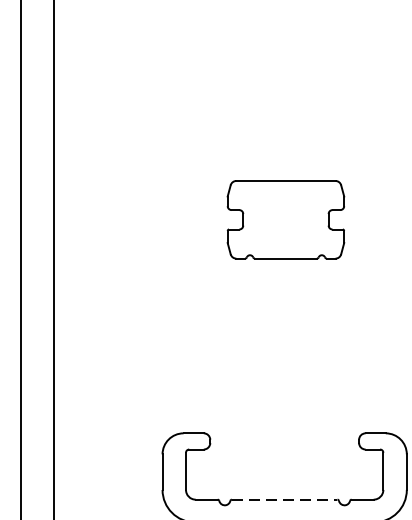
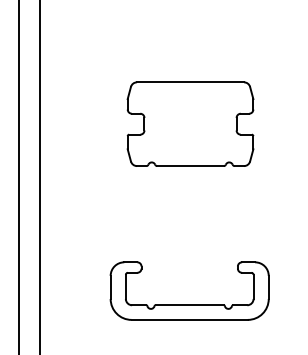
part: (285, 218) -> (190, 123), size x1.67
line: (285, 500) -> (190, 305), dashed -> solid

